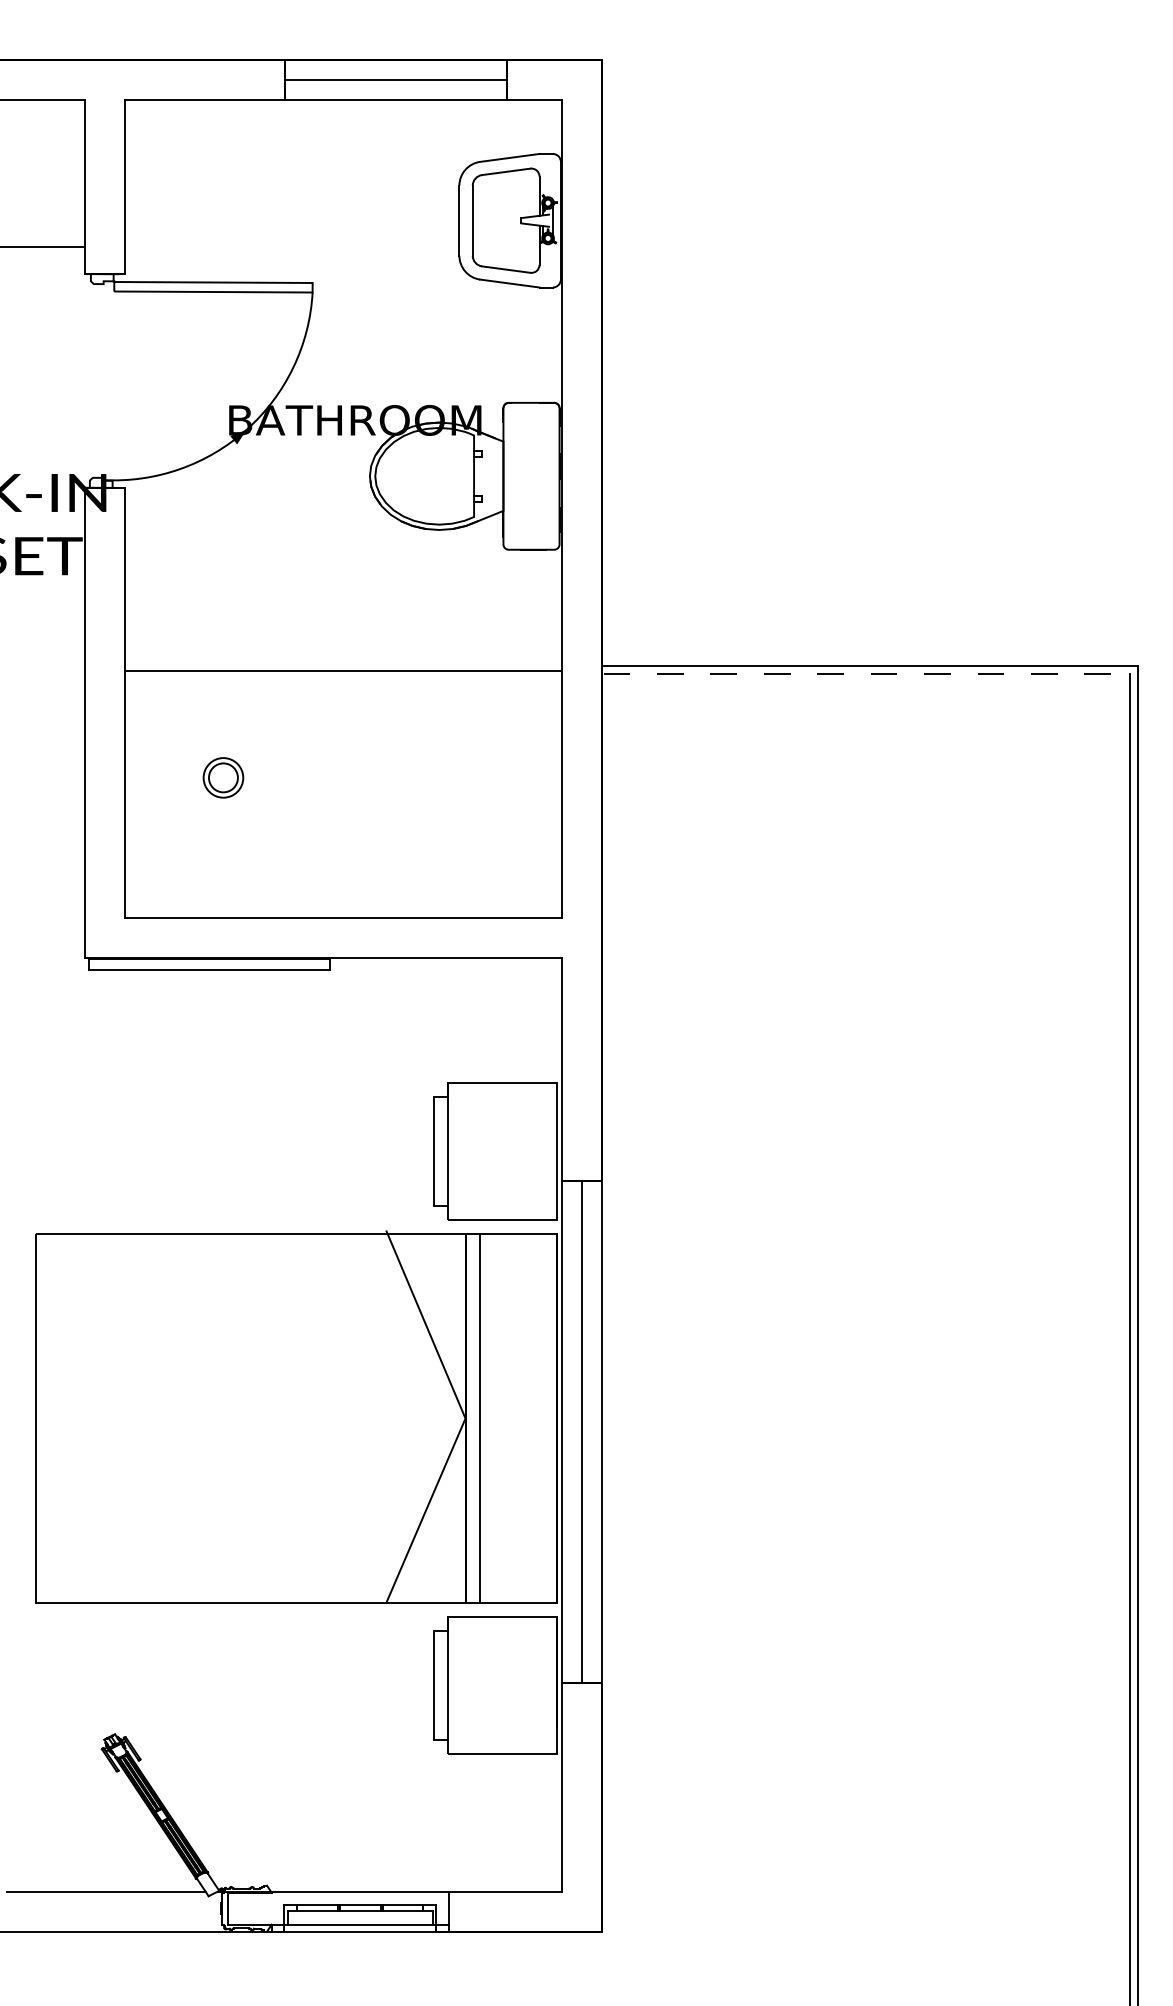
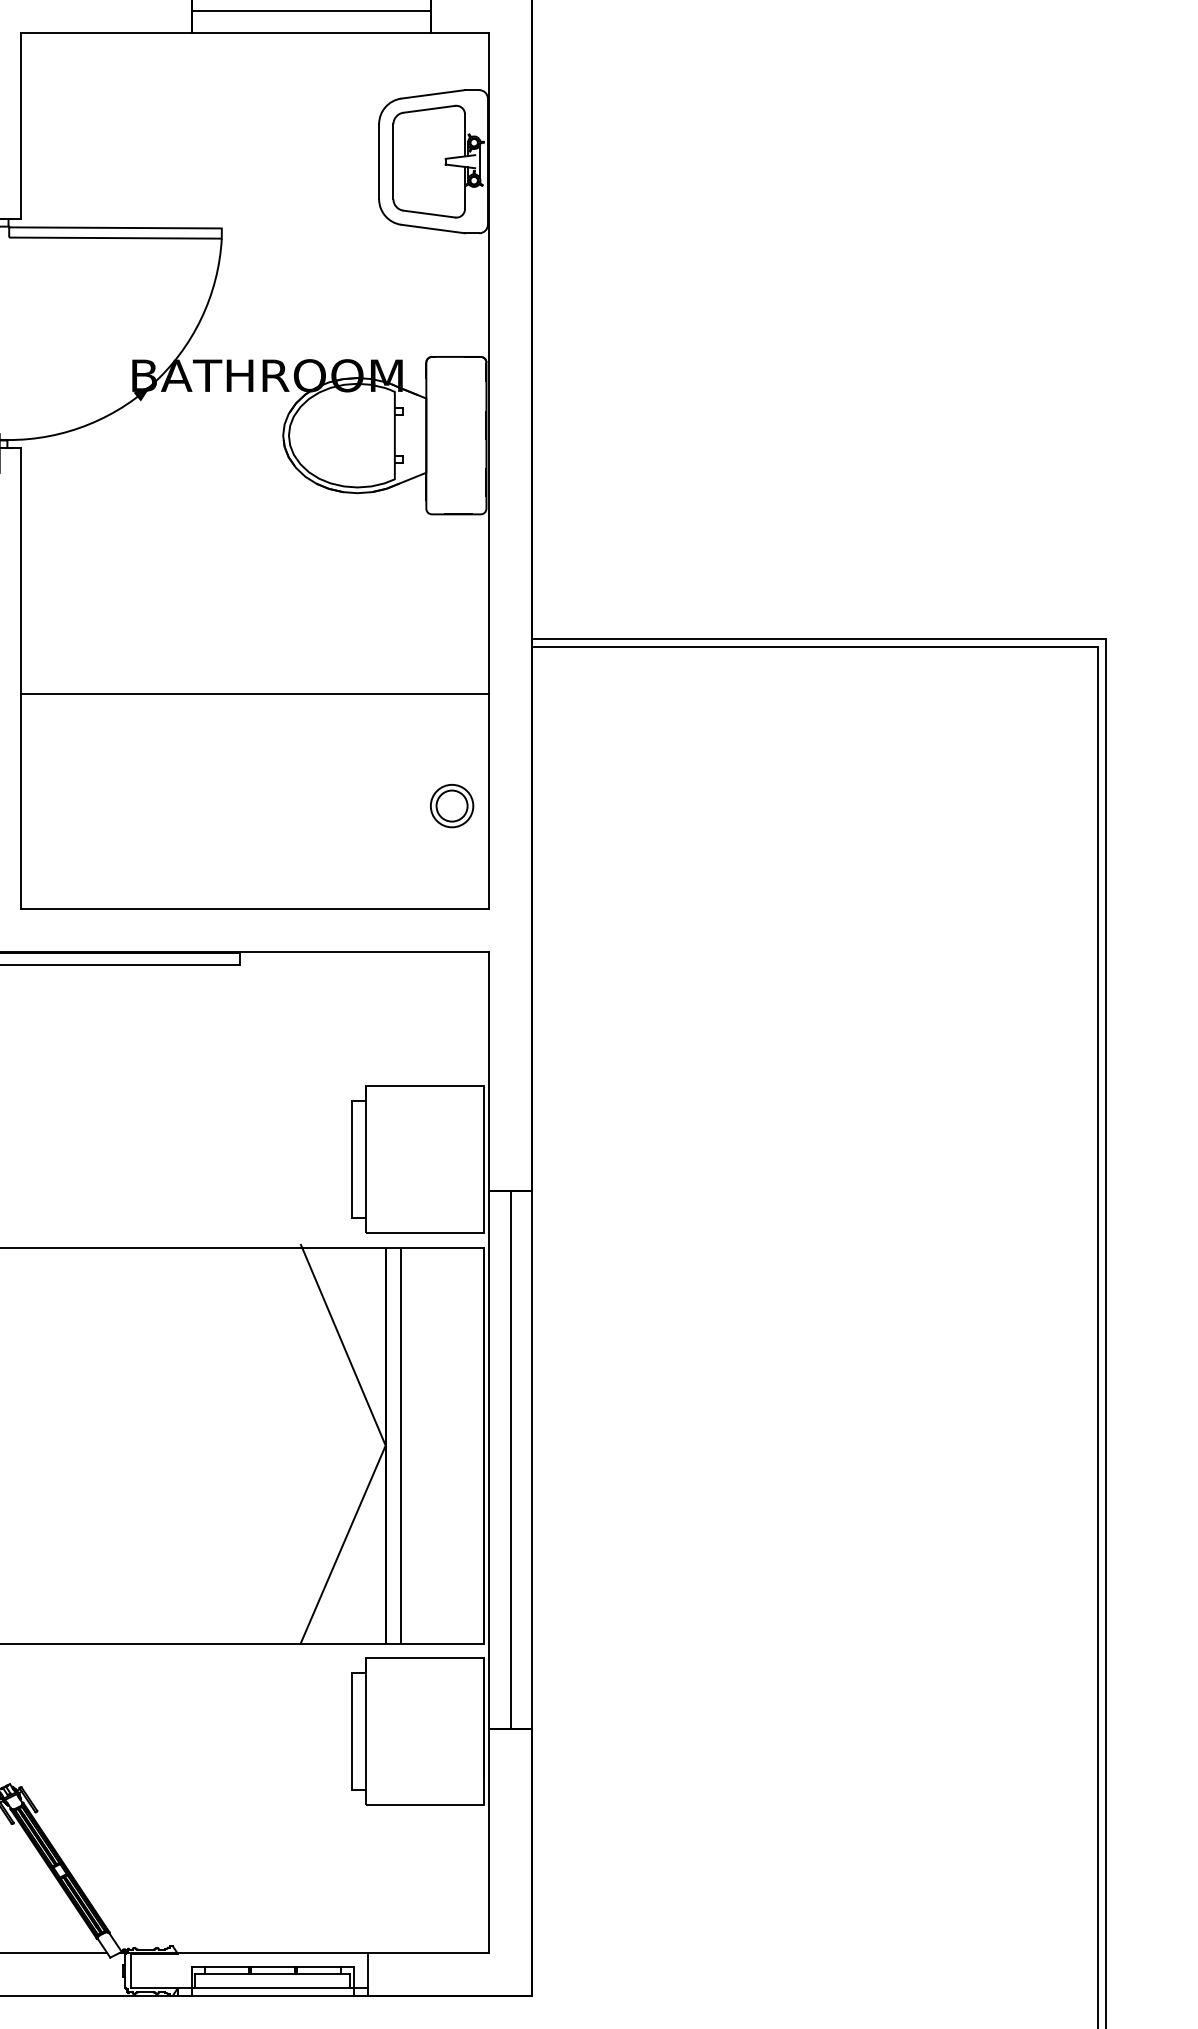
line: (343, 671) -> (254, 694), moved
line: (867, 673) -> (816, 647), dashed -> solid
part: (223, 777) -> (452, 805), moved

